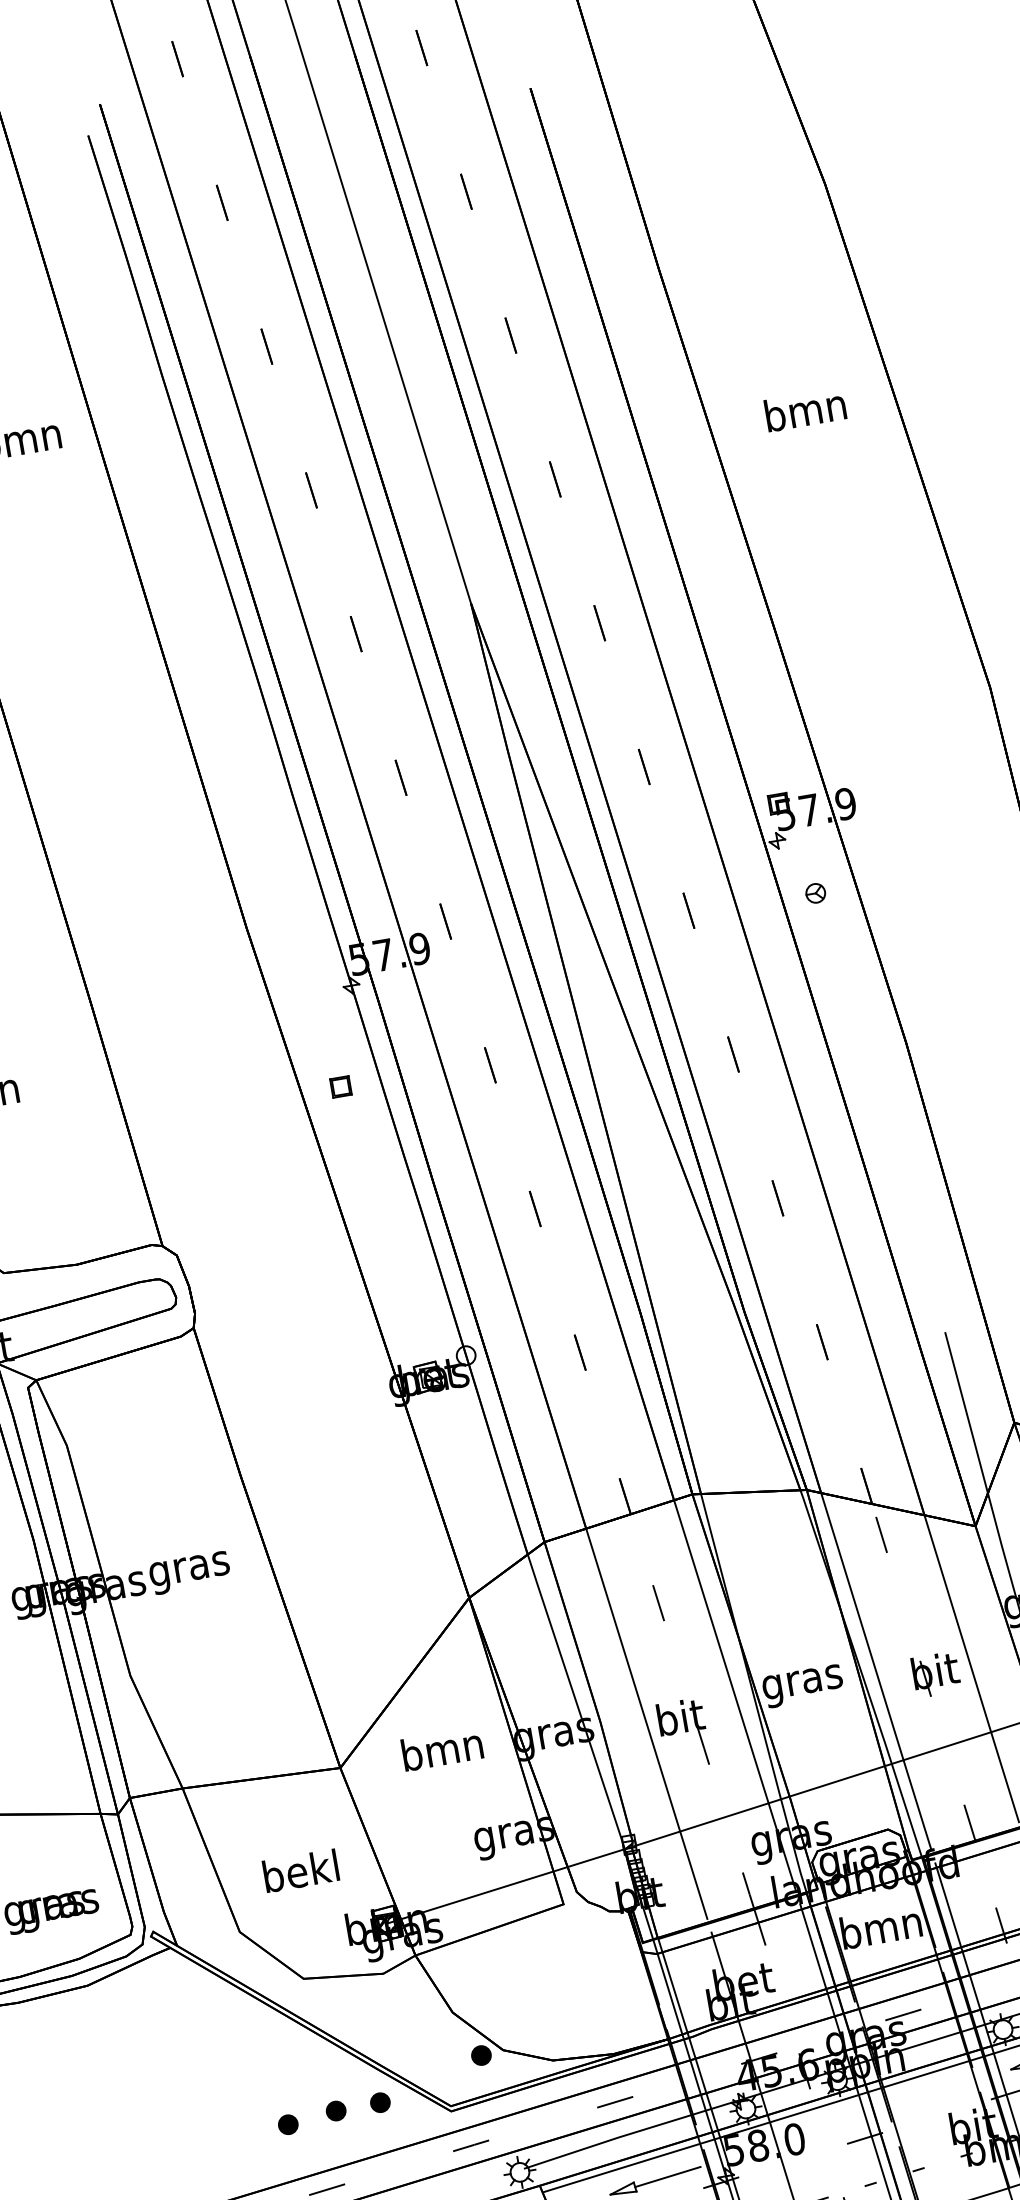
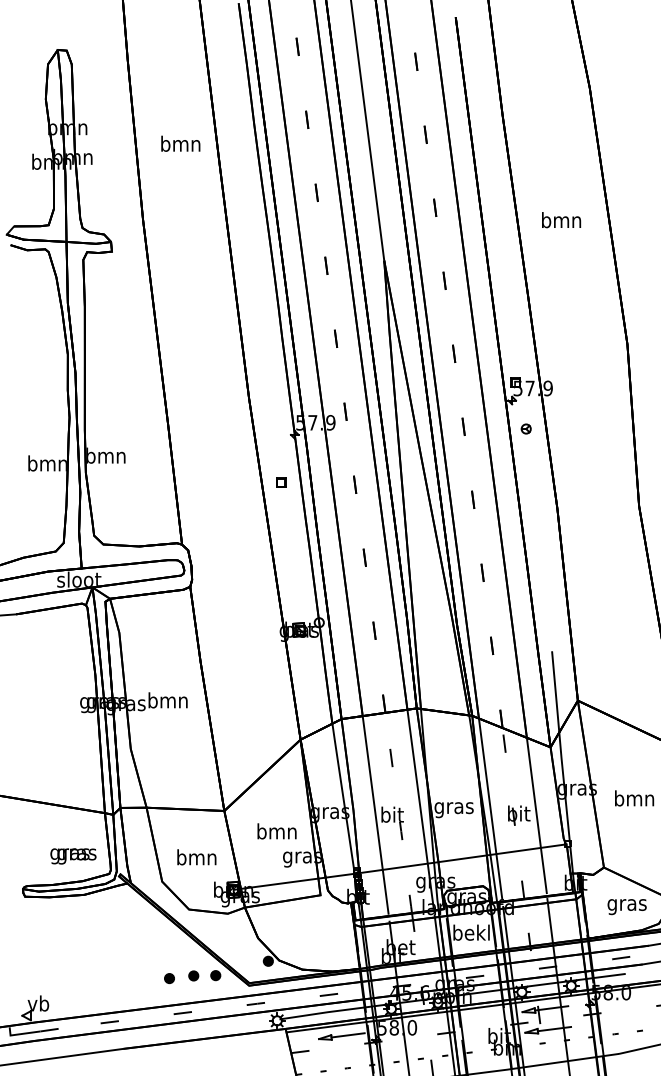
text: (805, 410) -> (561, 220), moved
text: (188, 1569) -> (167, 702), gras -> bmn
text: (441, 1749) -> (276, 831), moved
text: (300, 1871) -> (196, 857), bekl -> bmn
text: (880, 1926) -> (471, 932), bmn -> bekl

